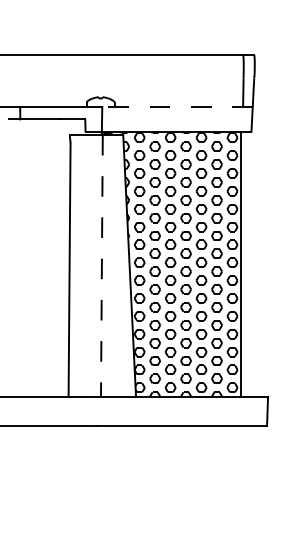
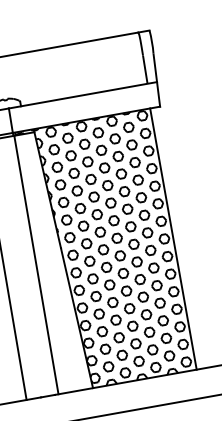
line: (177, 107) -> (83, 95), dashed -> solid
line: (101, 266) -> (36, 265), dashed -> solid

